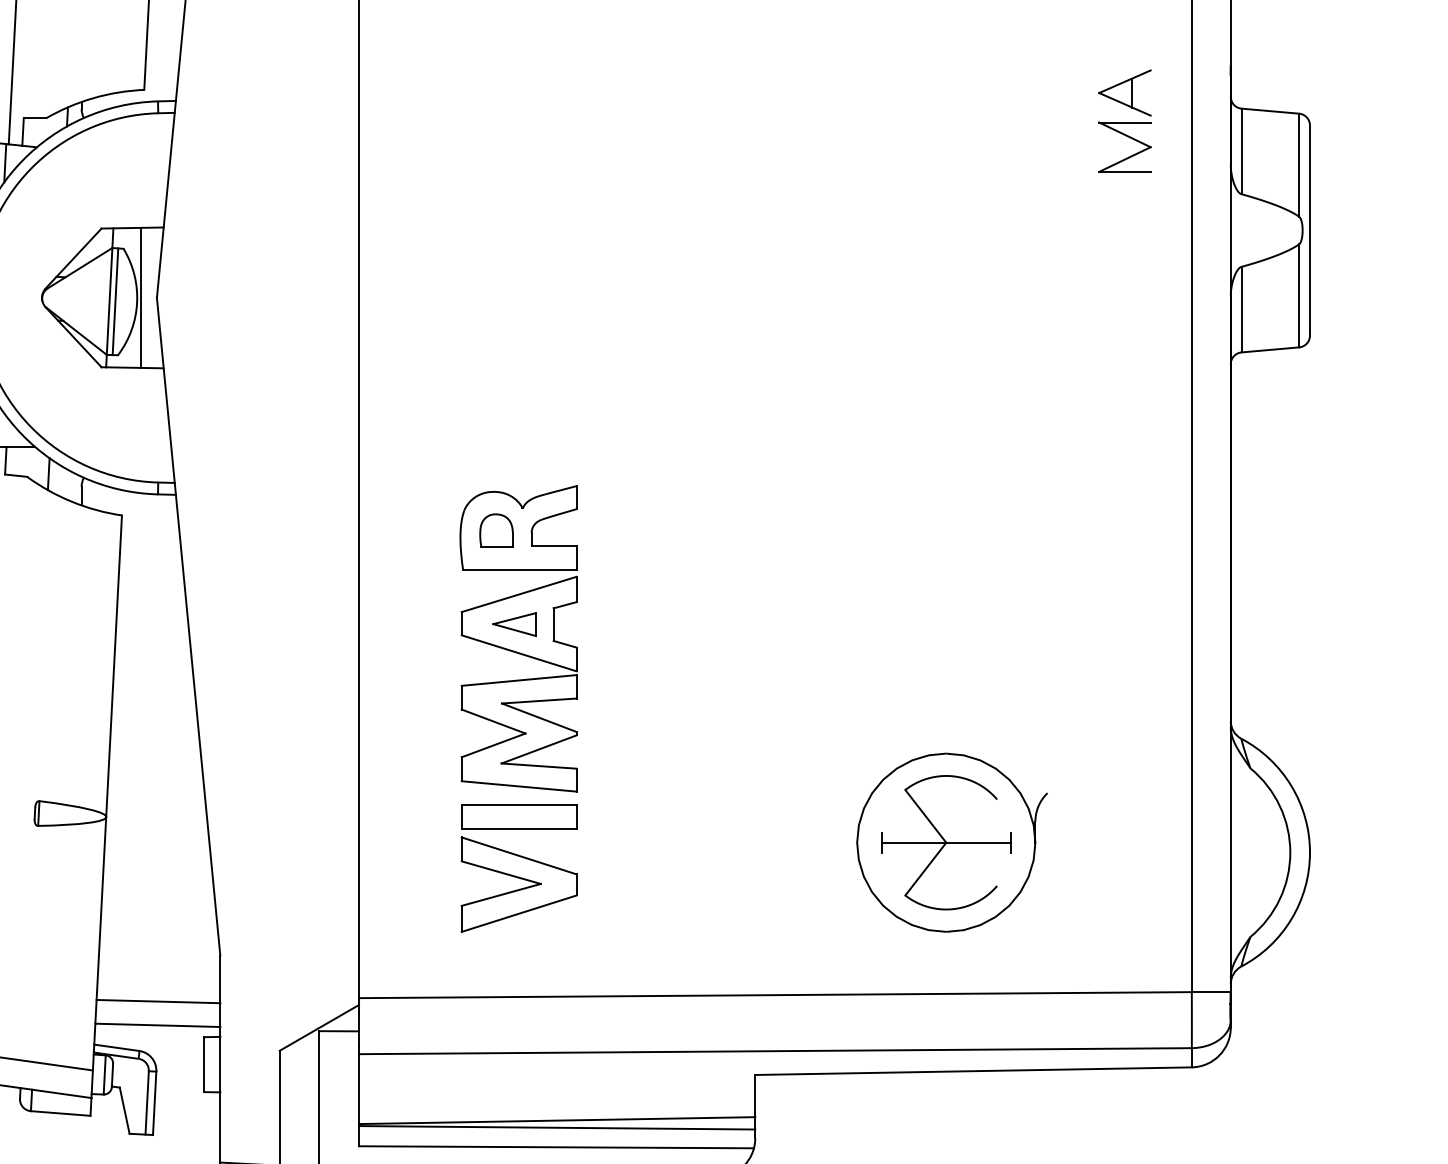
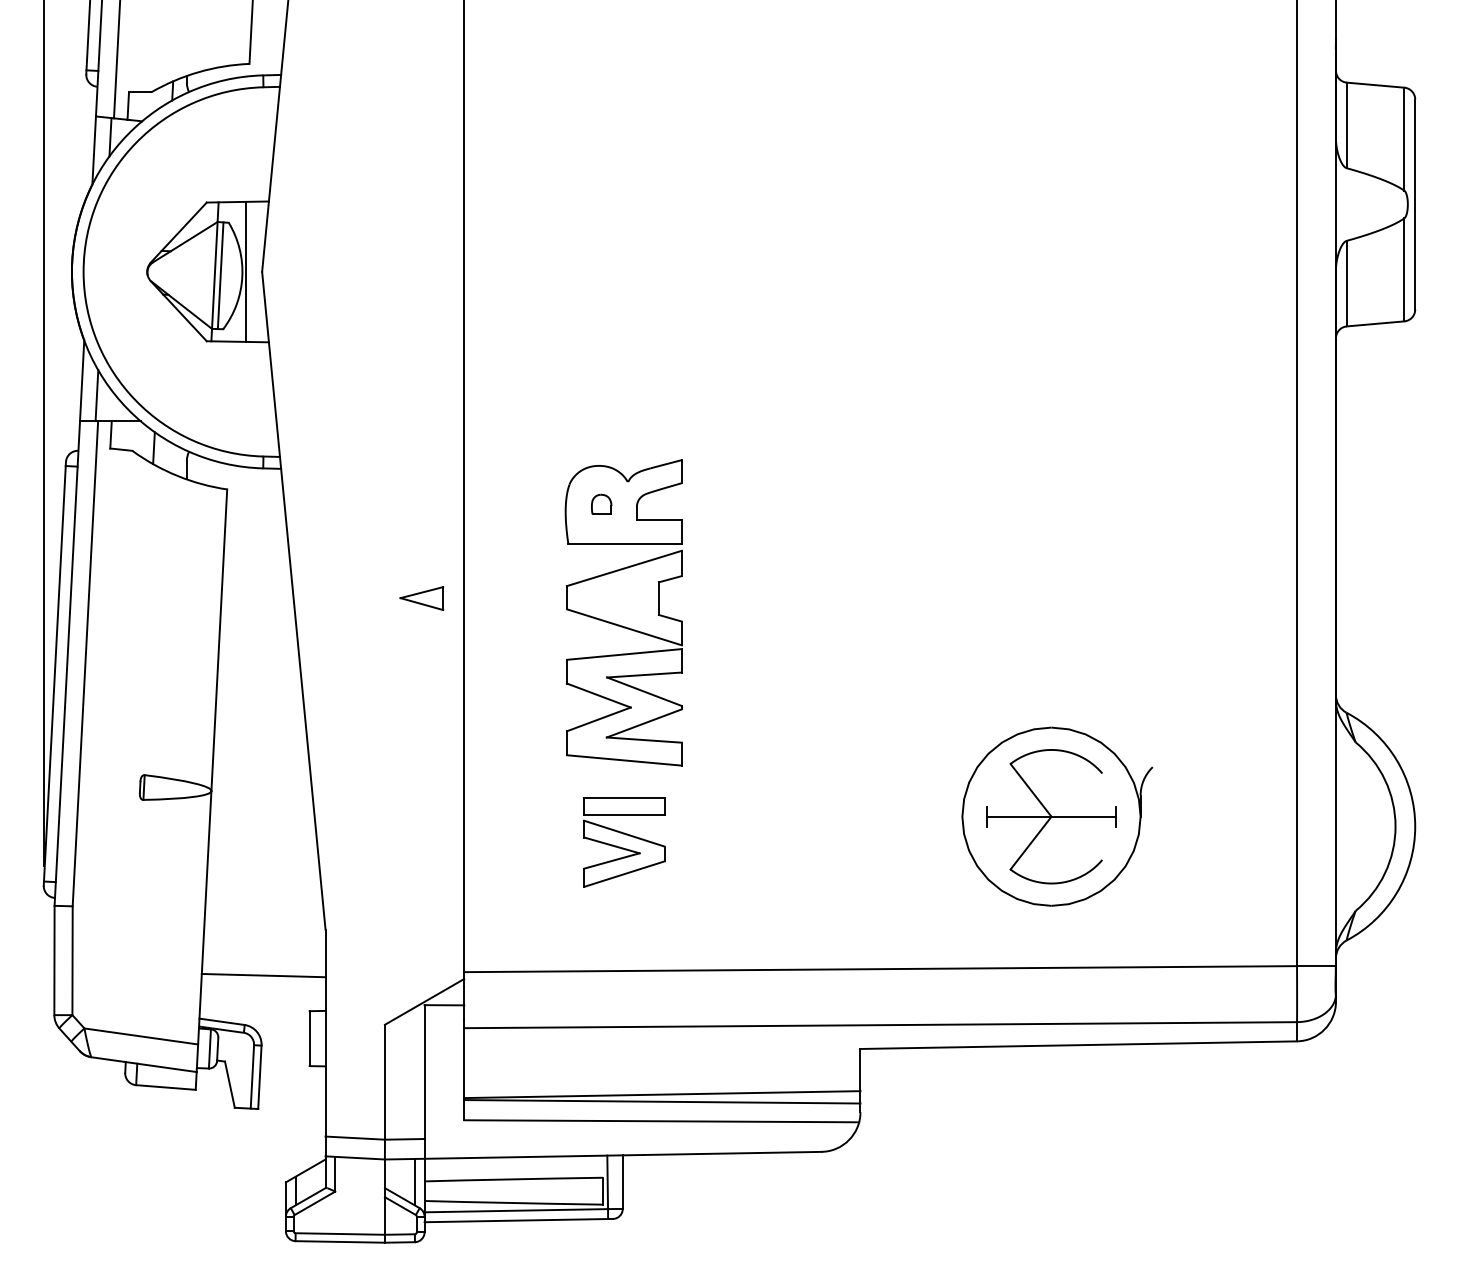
part: (1124, 120) -> (1229, 94), removed
part: (496, 530) -> (601, 504), size x0.6
part: (514, 624) -> (421, 598), moved
part: (519, 868) -> (624, 842), size x0.7
line: (157, 1025) -> (262, 999), removed

